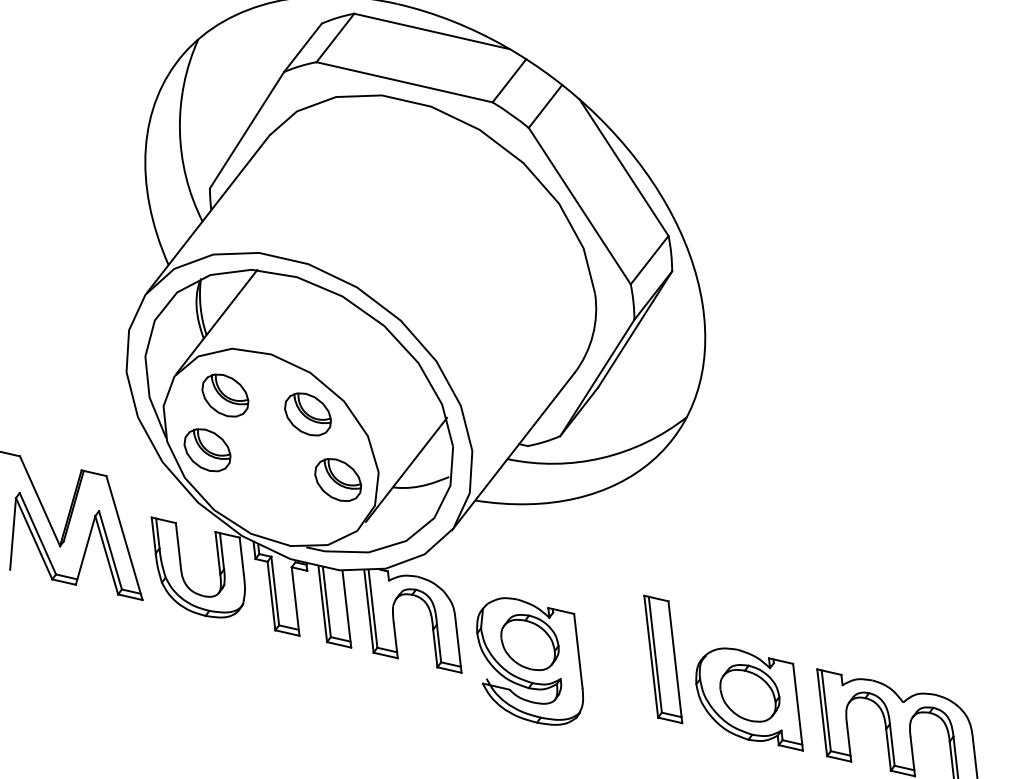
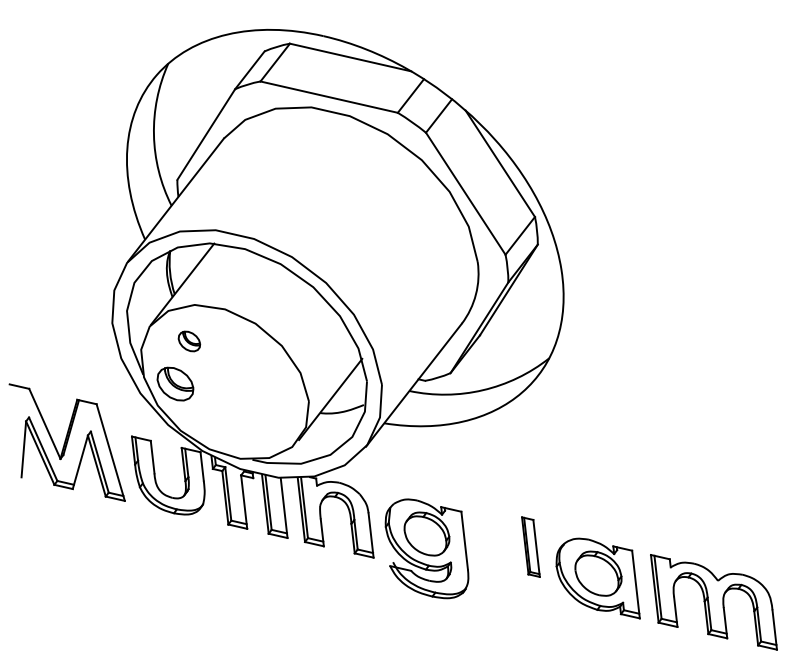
part: (225, 395) -> (189, 341), size x0.6
part: (307, 413) -> (253, 355), removed
part: (338, 480) -> (277, 407), removed
part: (662, 658) -> (530, 546), size x0.6

